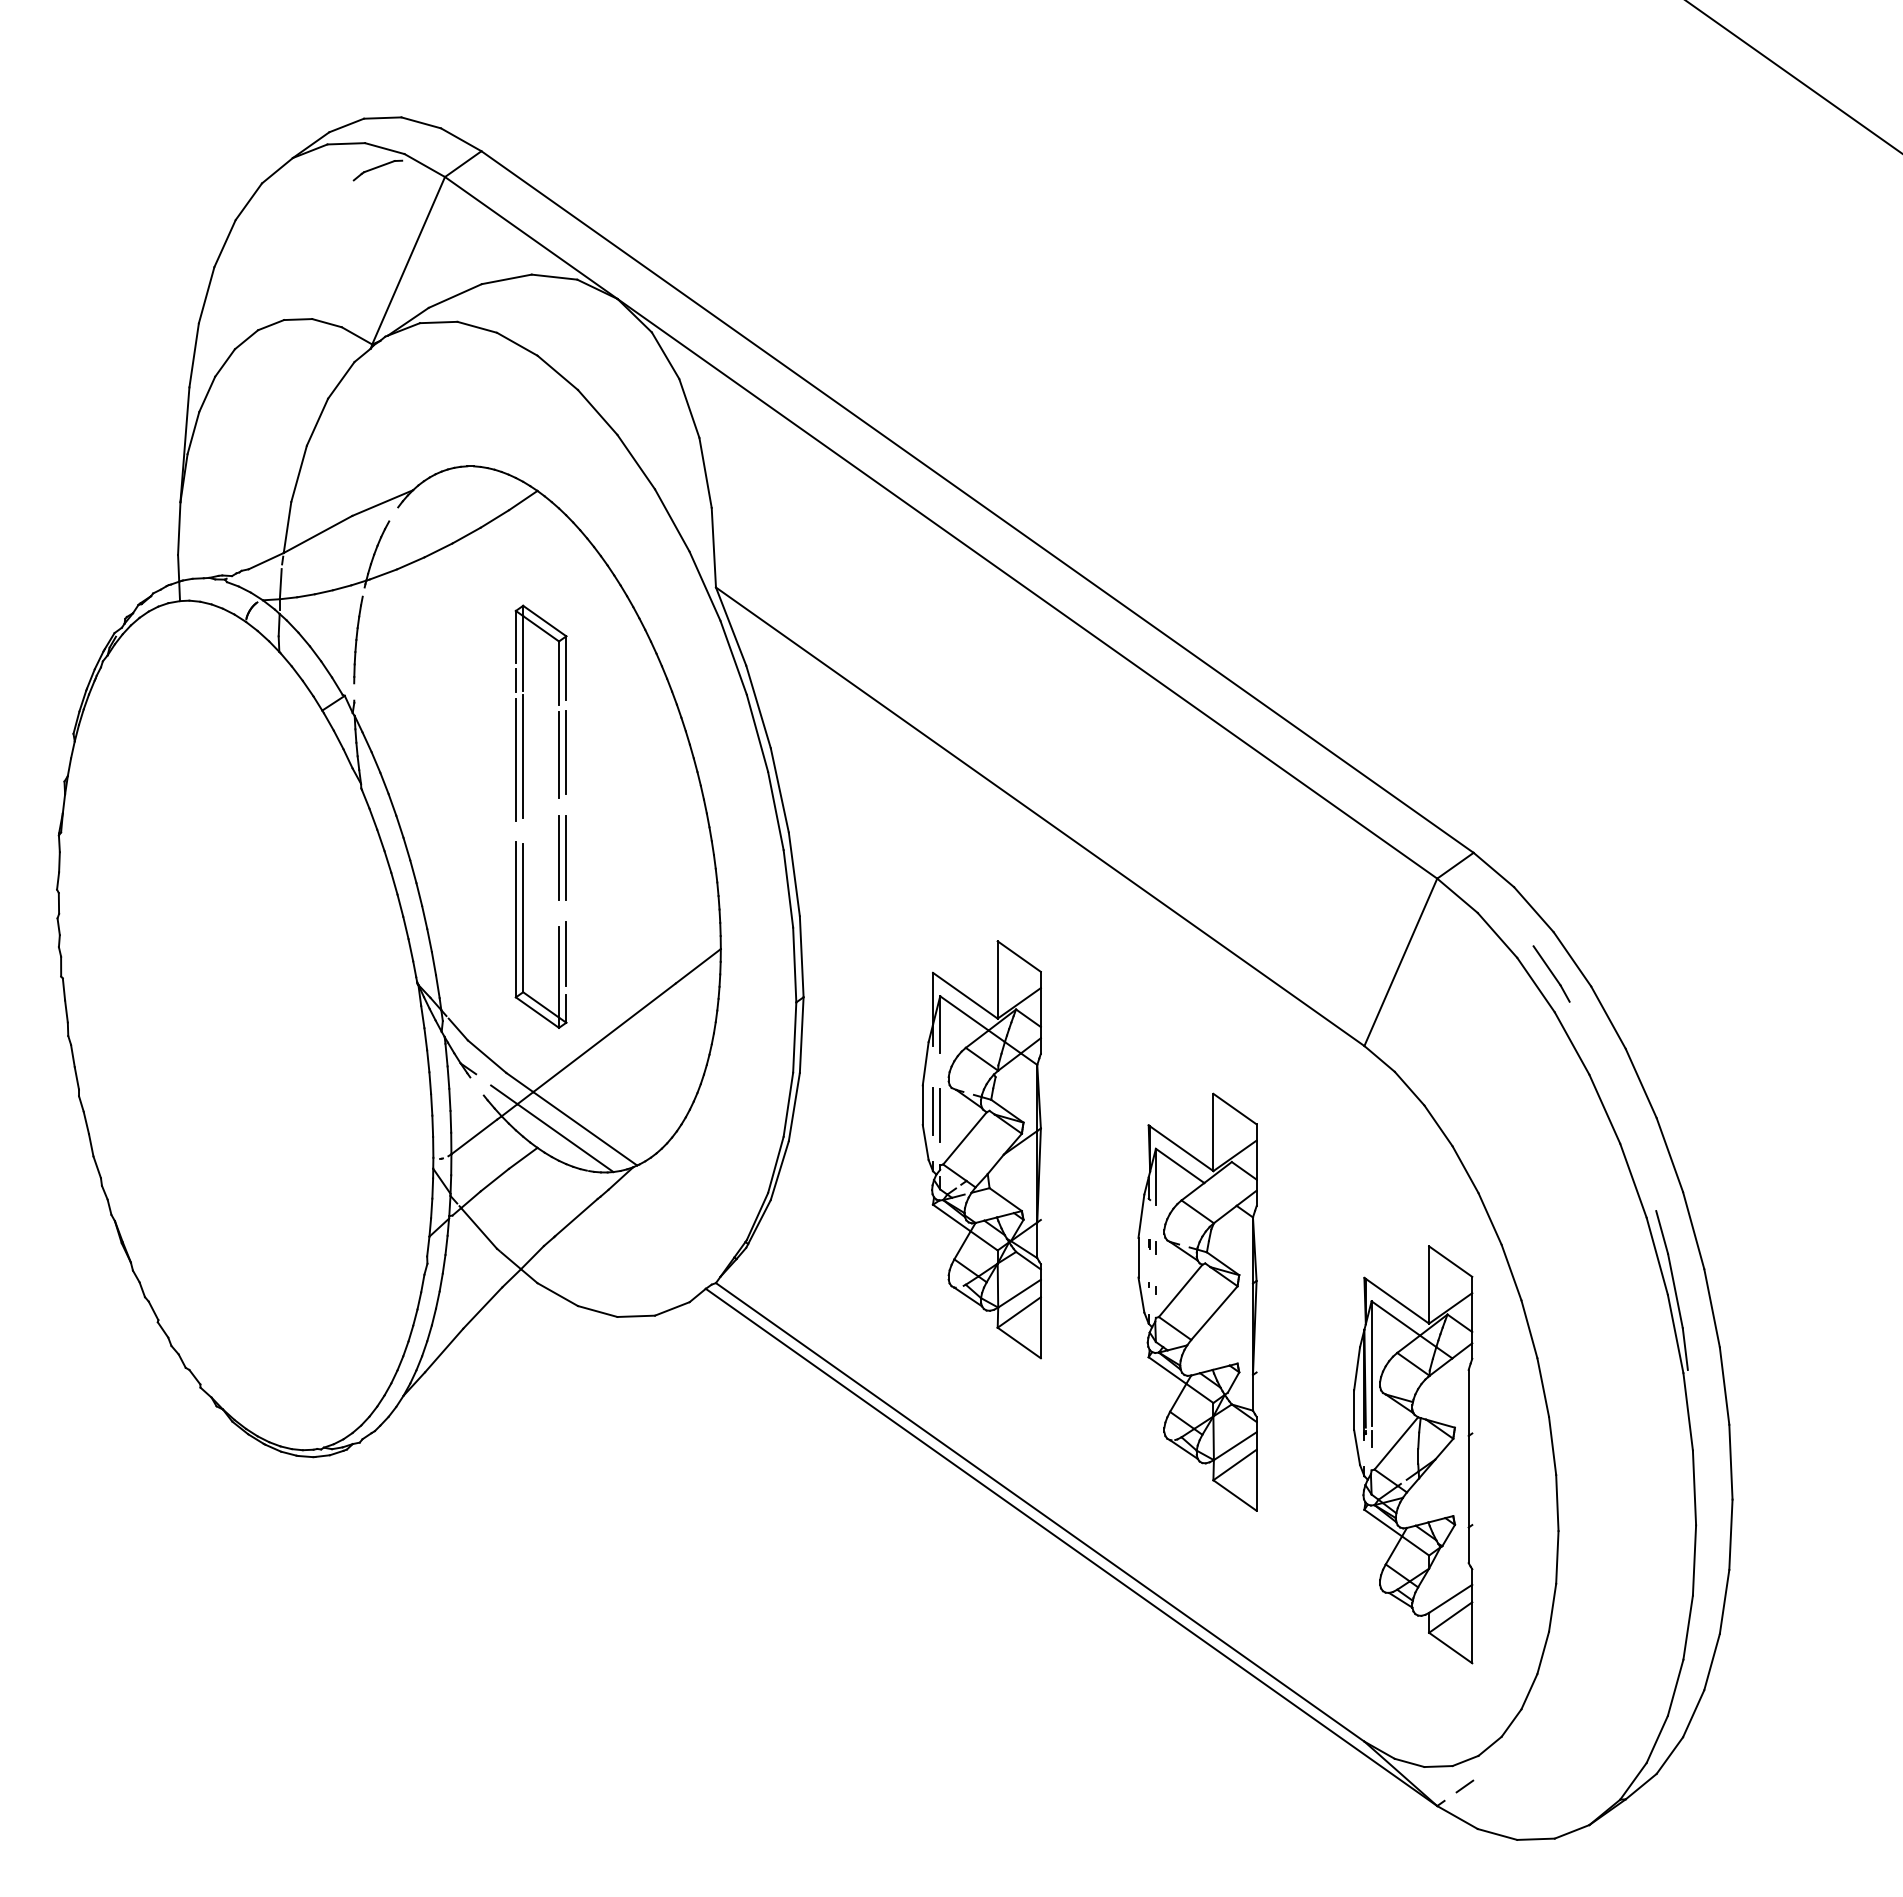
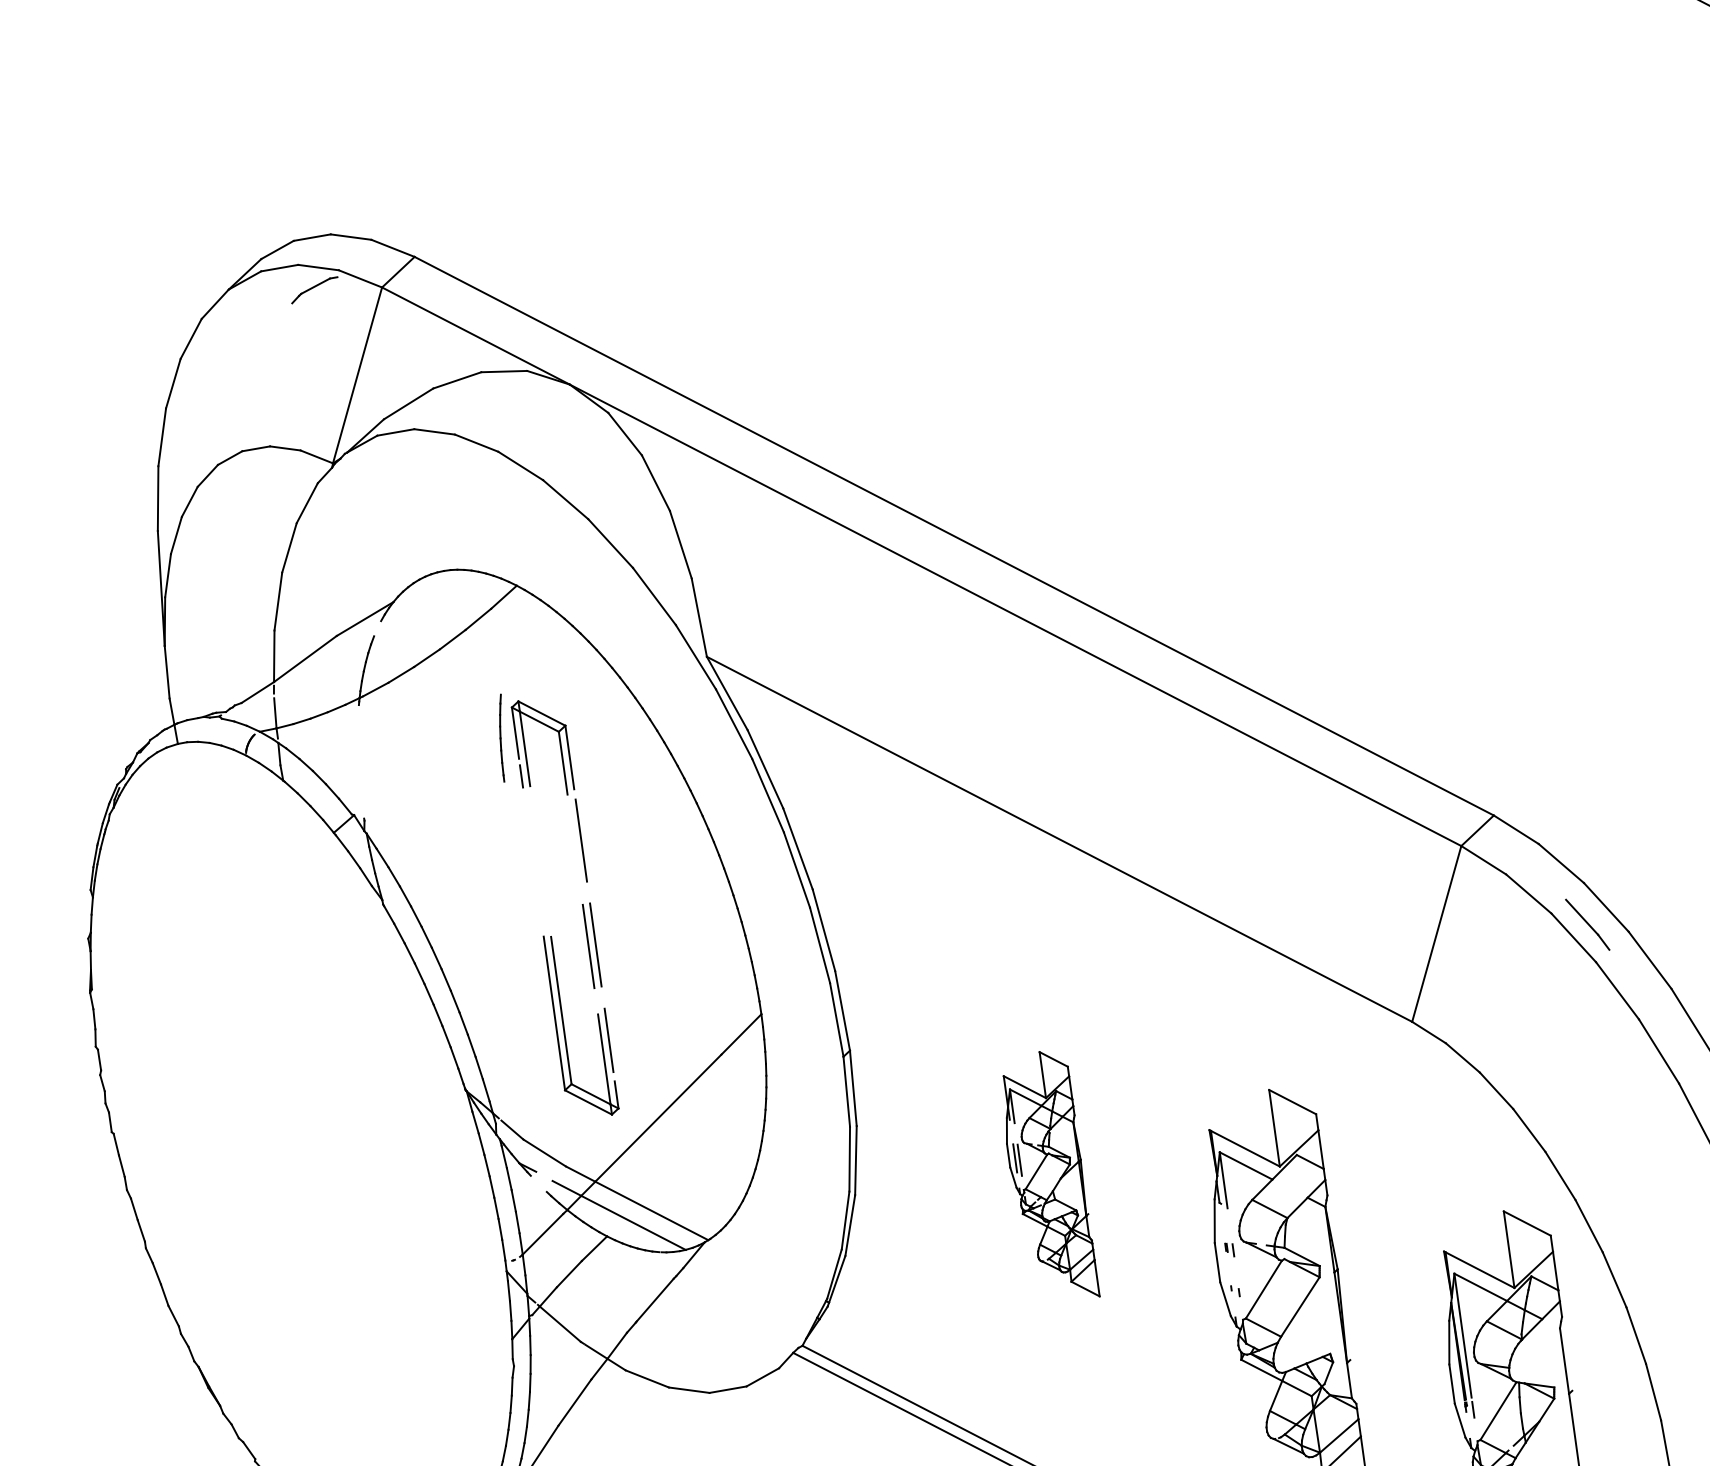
part: (358, 639) -> (502, 737), moved
line: (559, 754) -> (574, 843), removed
line: (523, 756) -> (539, 850), removed
line: (515, 759) -> (531, 854), removed
part: (981, 1149) -> (1047, 1176), size x0.6

